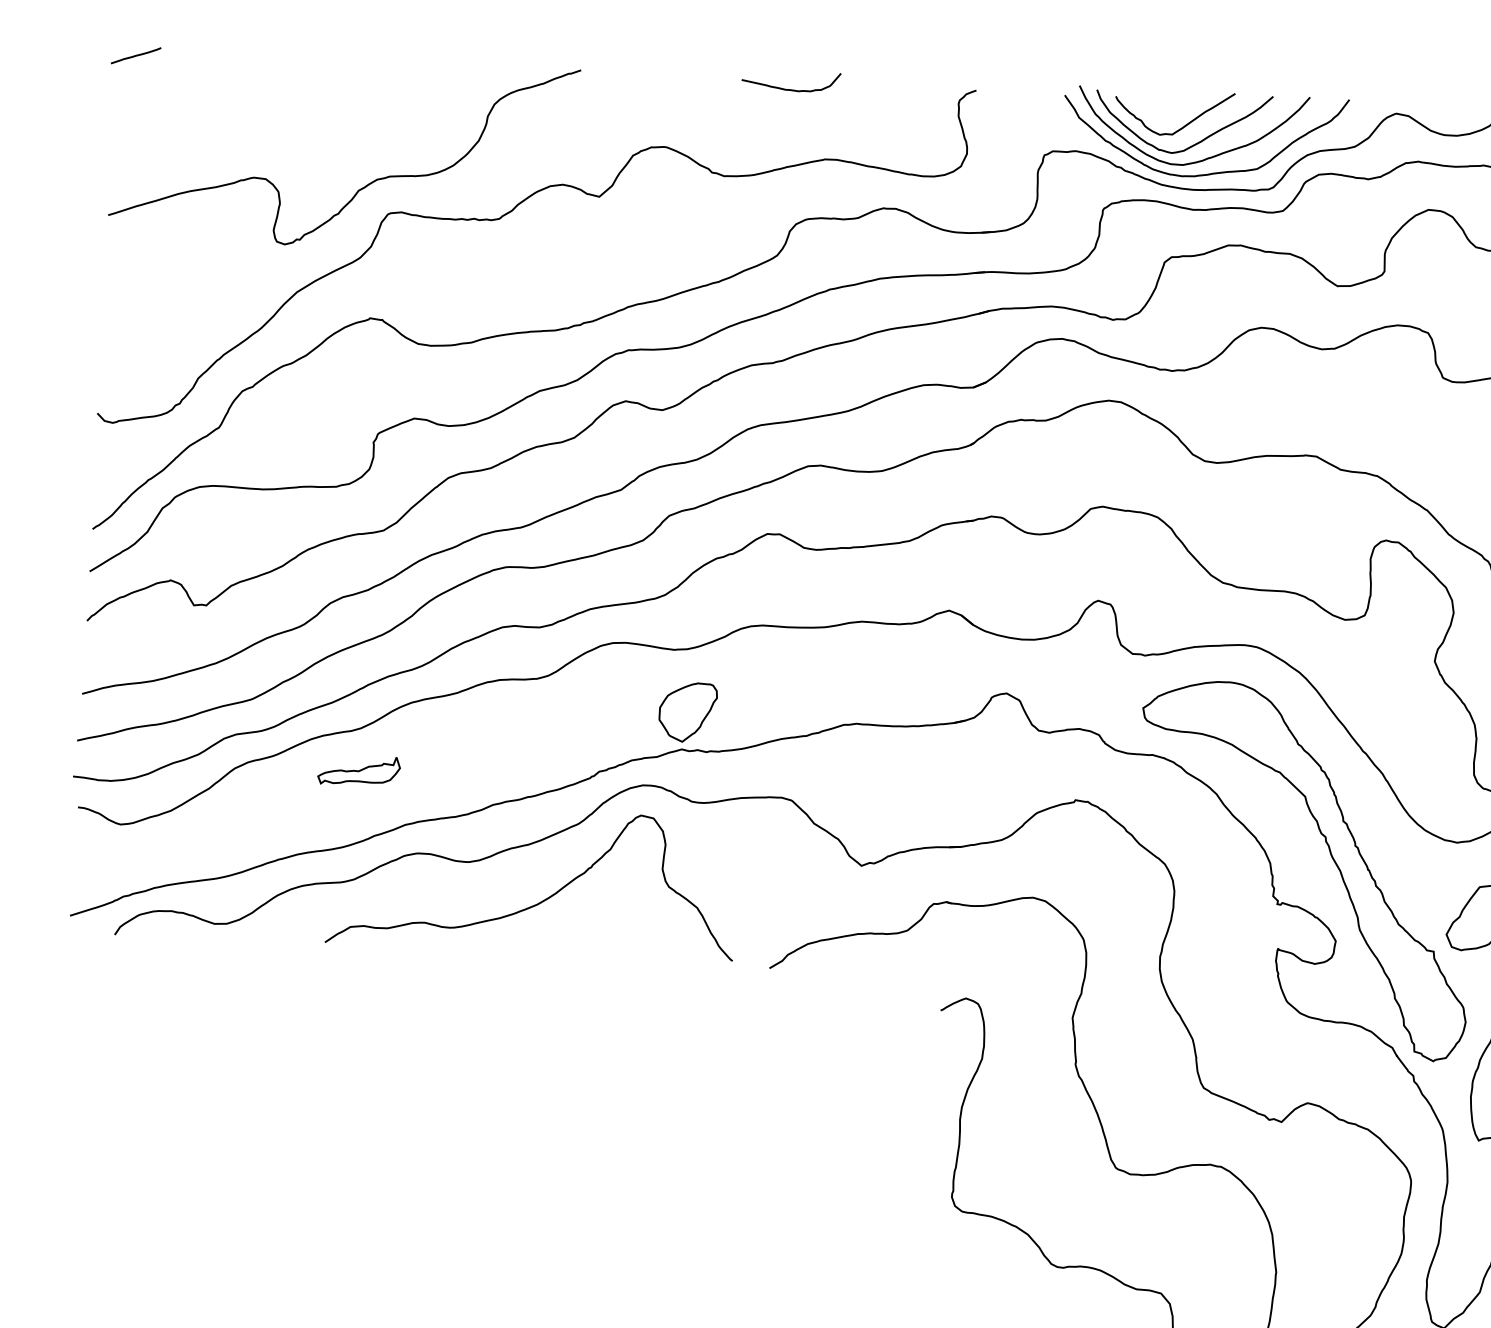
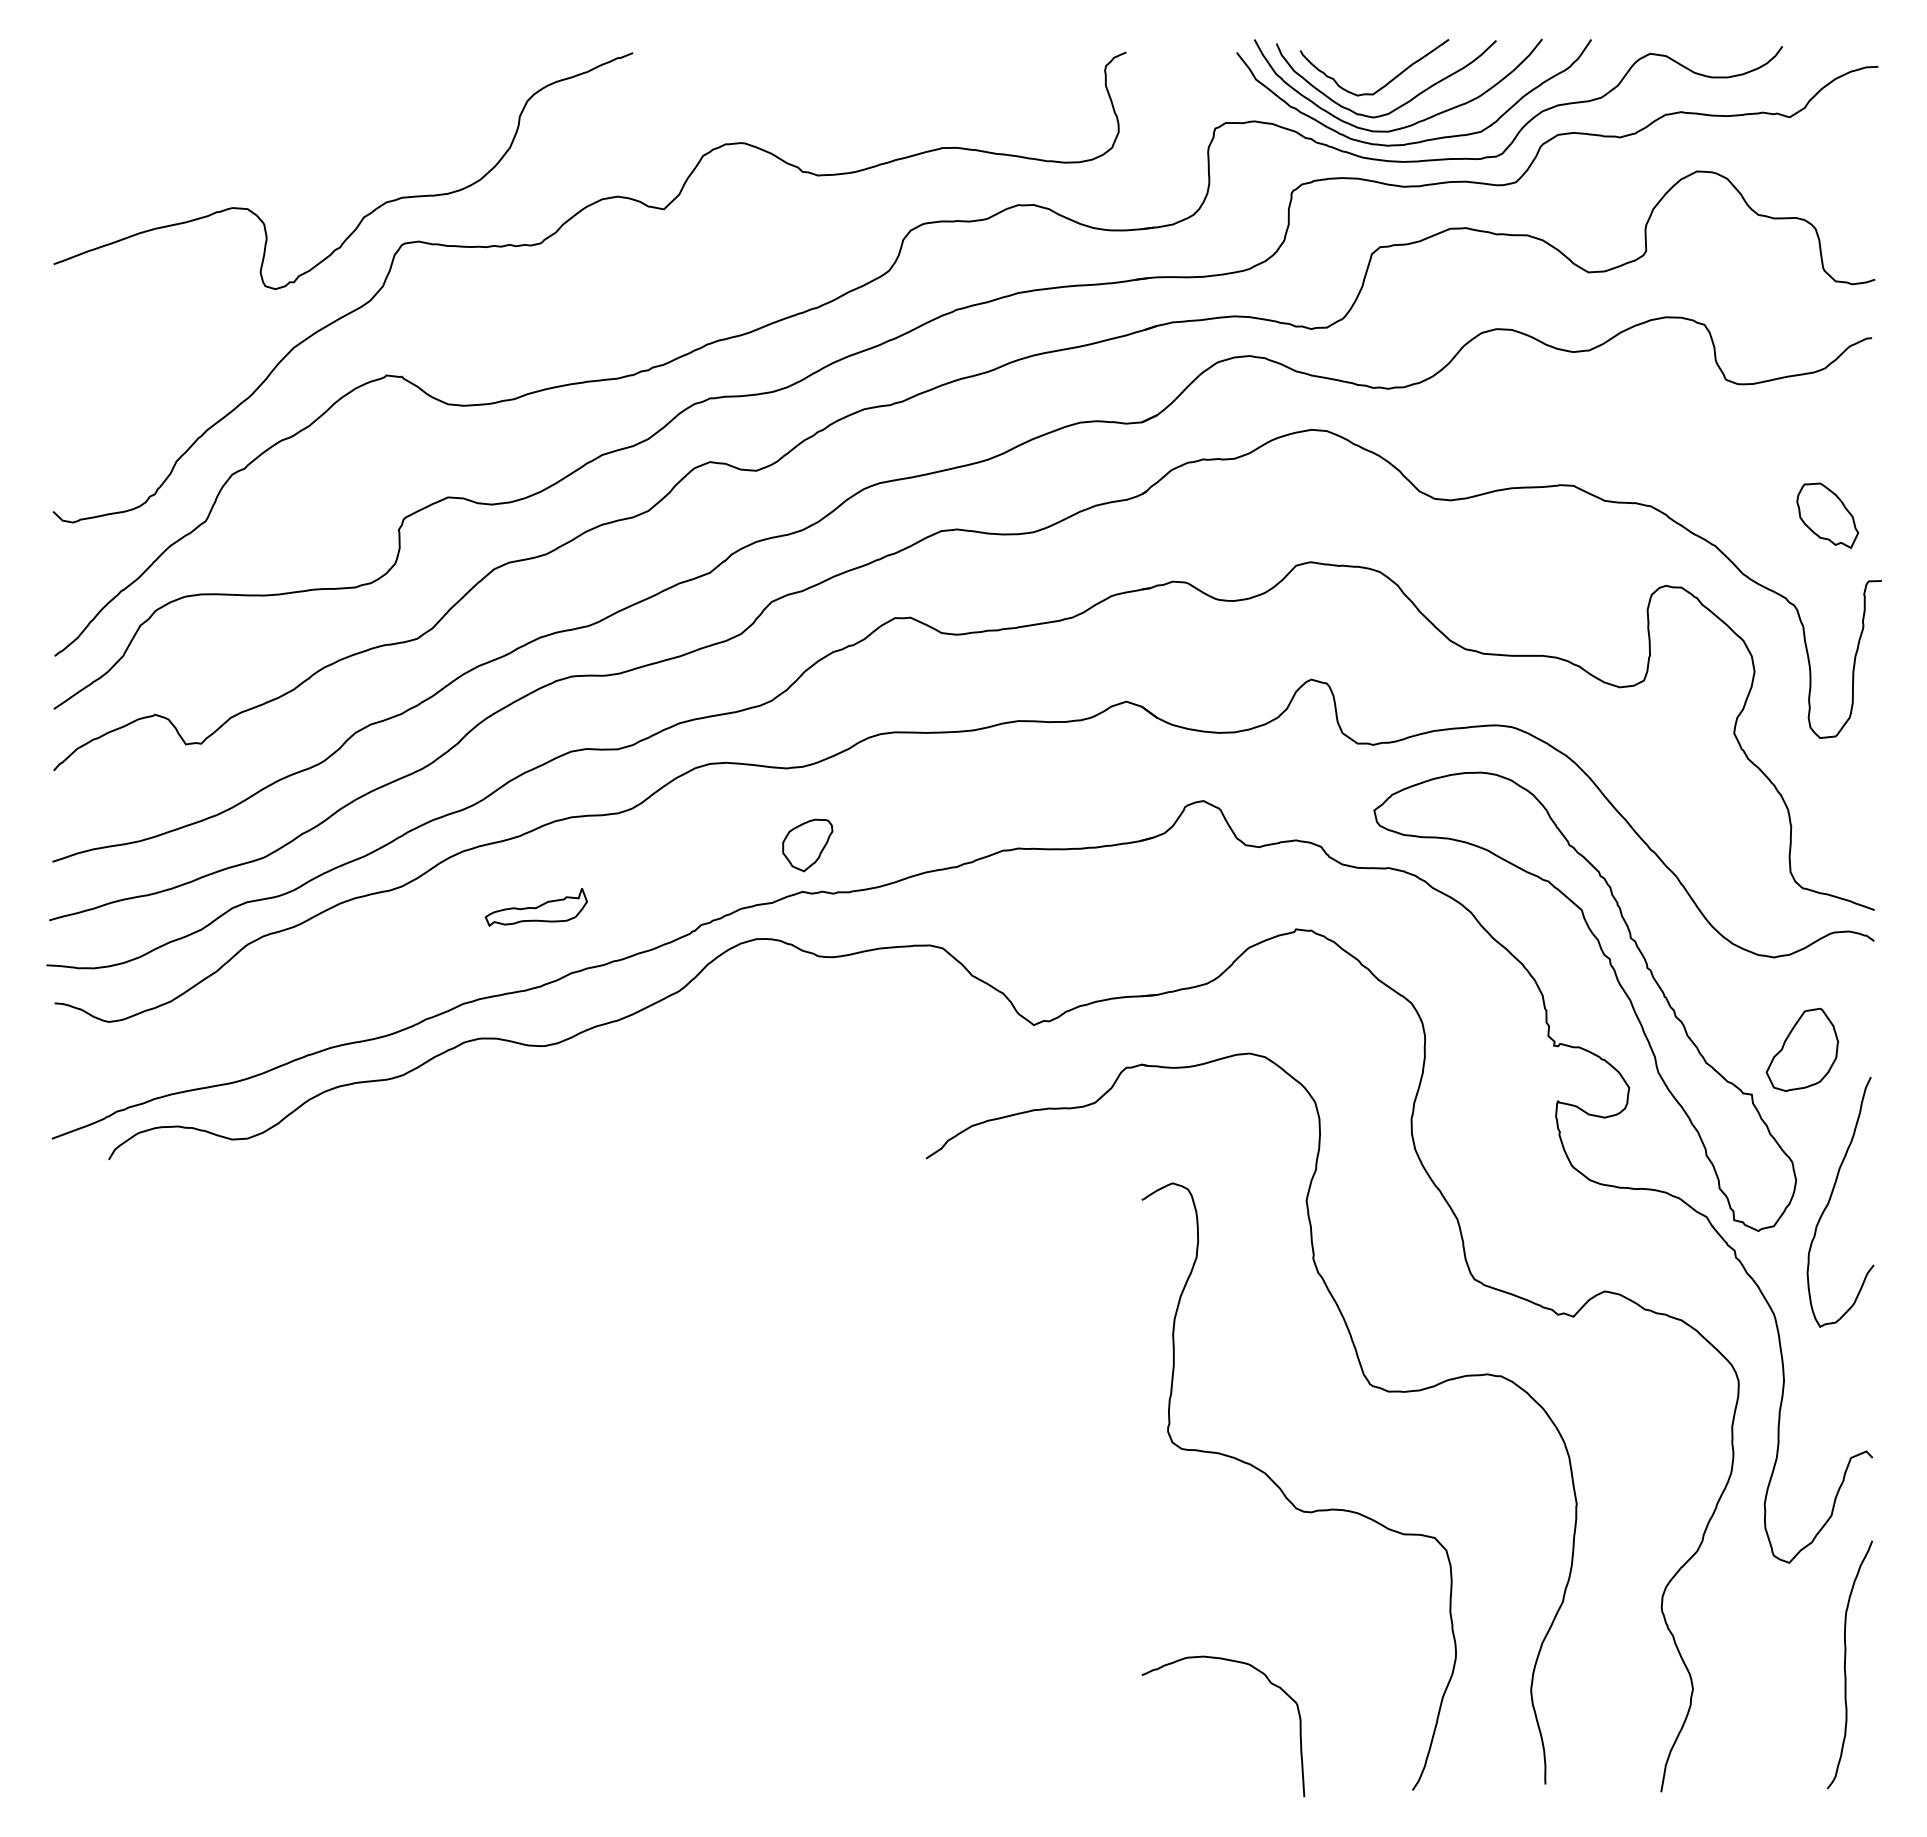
line: (135, 55) -> (77, 63), removed
curve: (791, 89) -> (895, 63), removed
part: (687, 712) -> (807, 845), size x0.7
part: (358, 770) -> (535, 907), moved
curve: (542, 900) -> (638, 1089), removed

